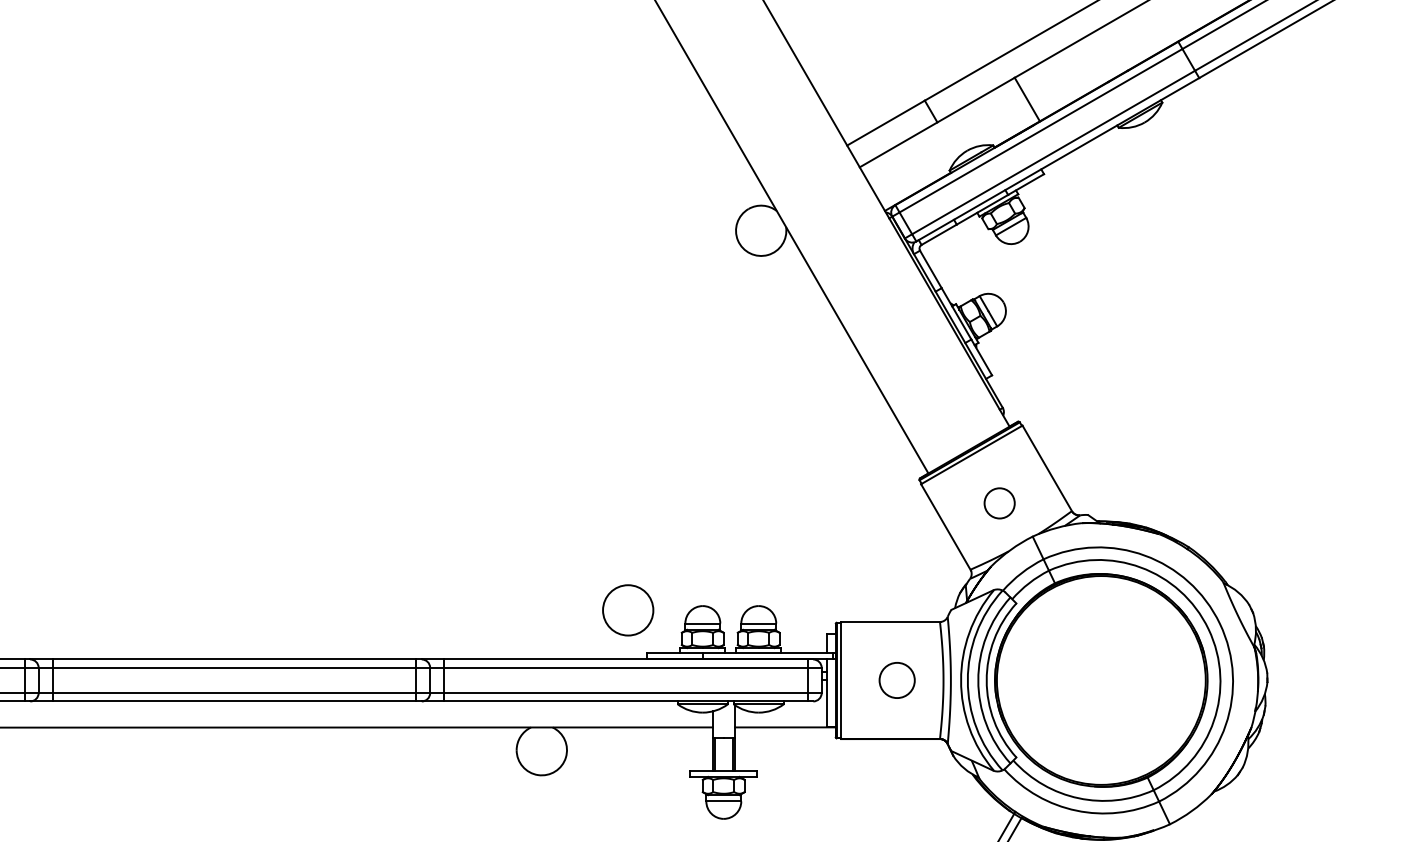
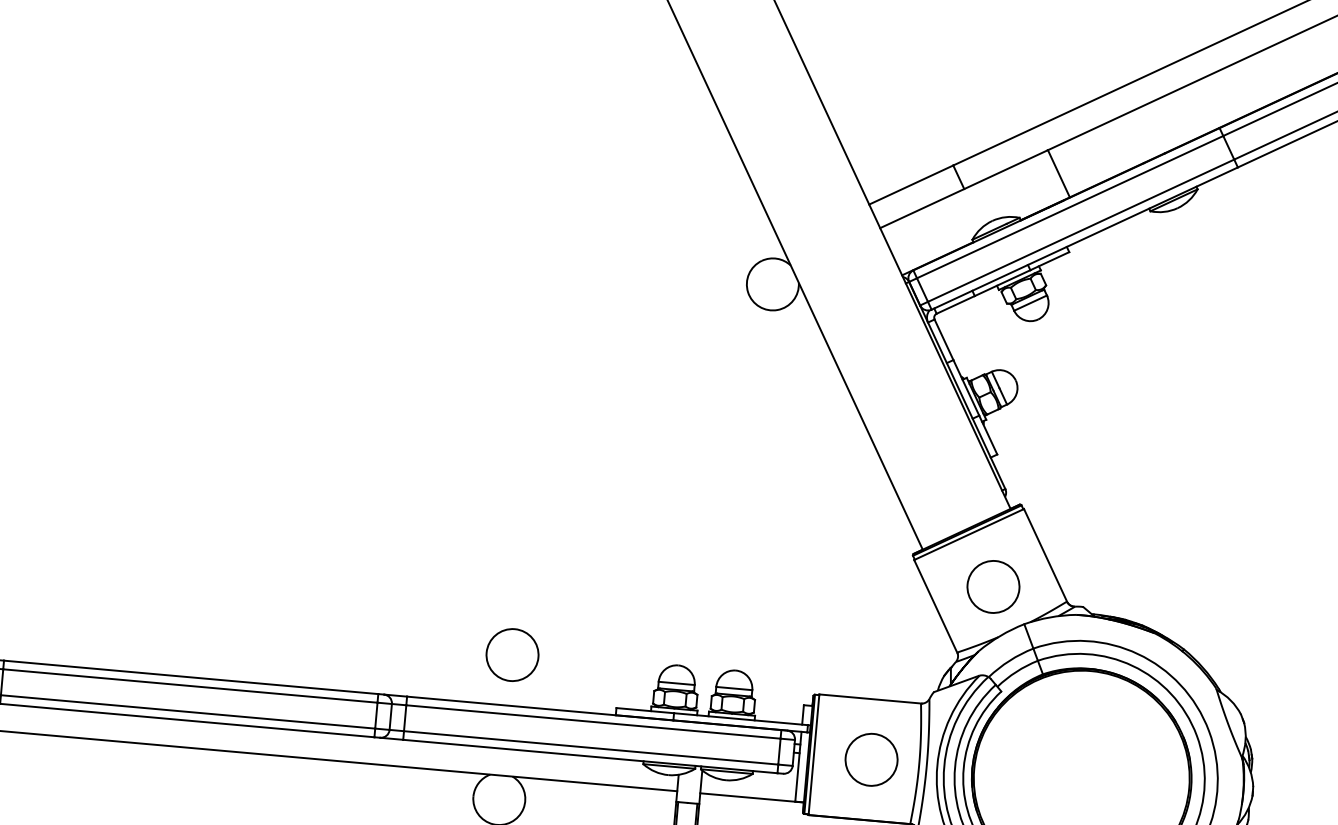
circle: (999, 503) -> (993, 587), size x1.67
circle: (628, 610) -> (512, 655), moved
circle: (897, 680) -> (871, 759), size x1.43

